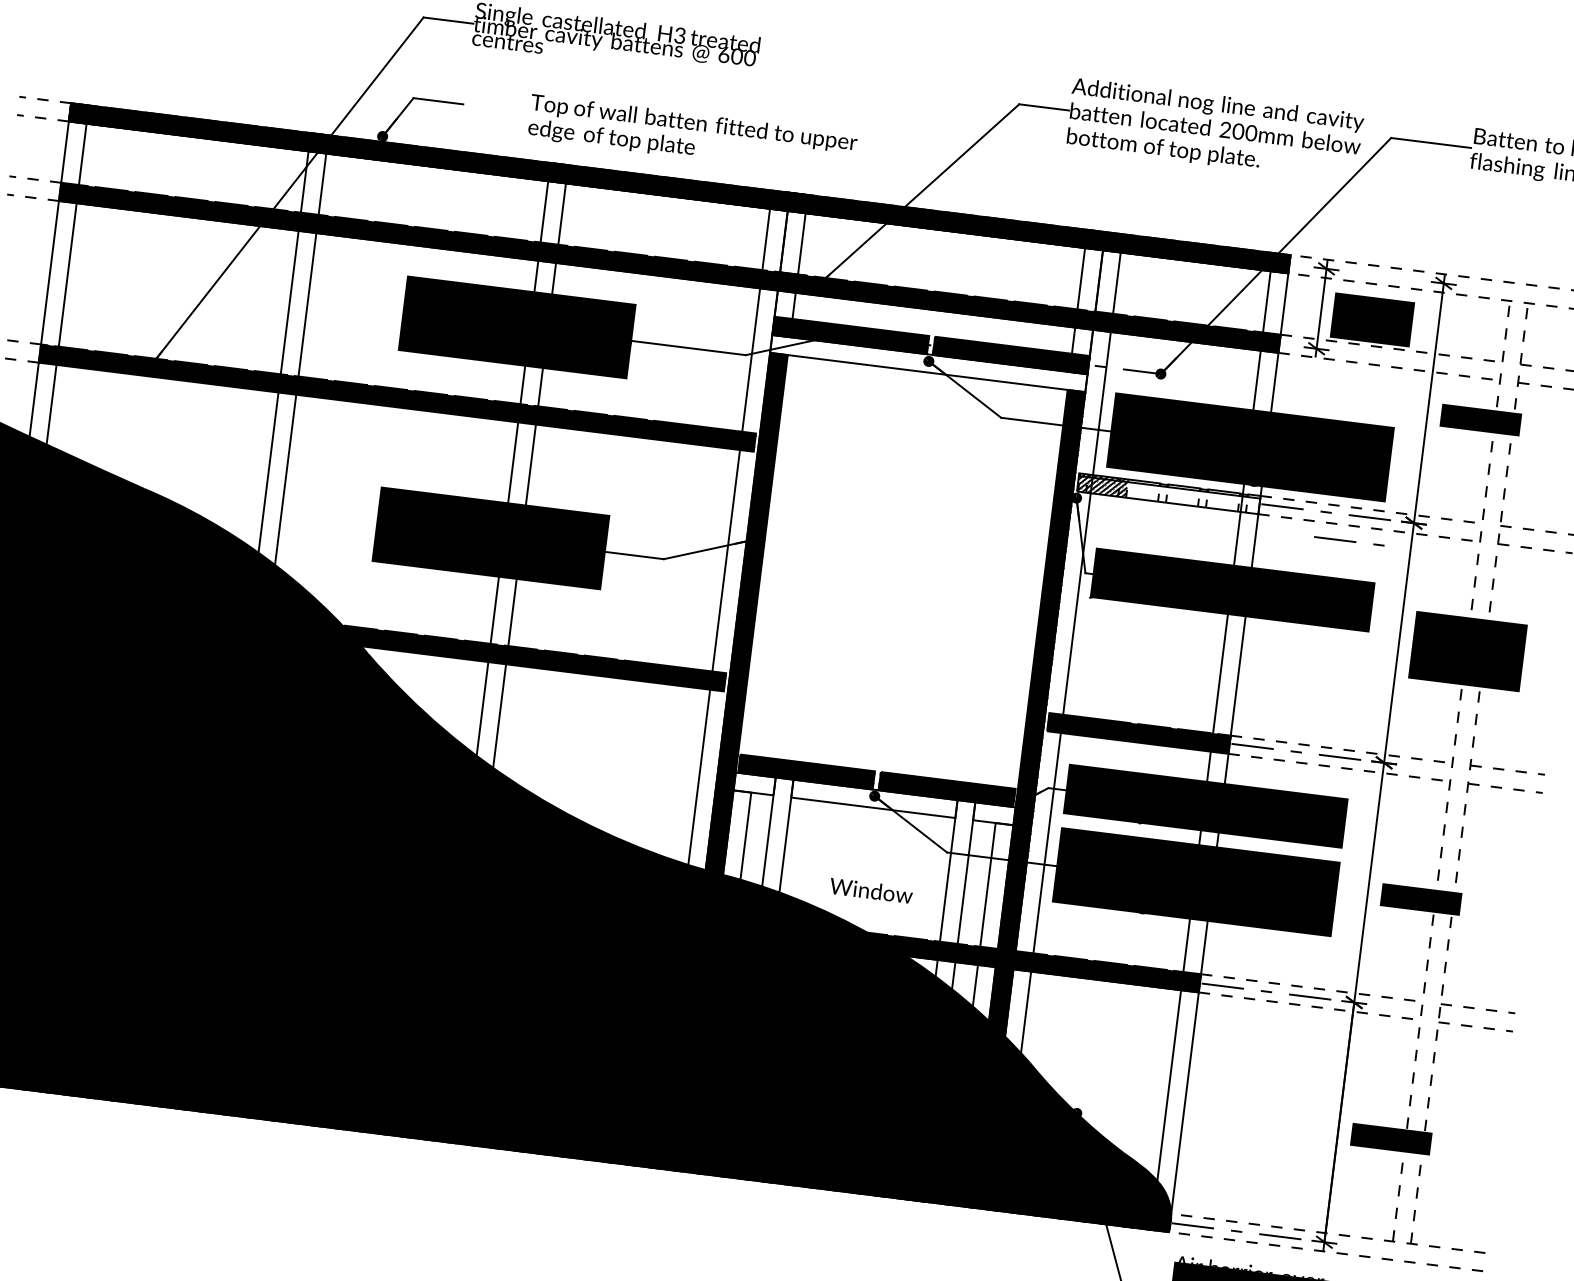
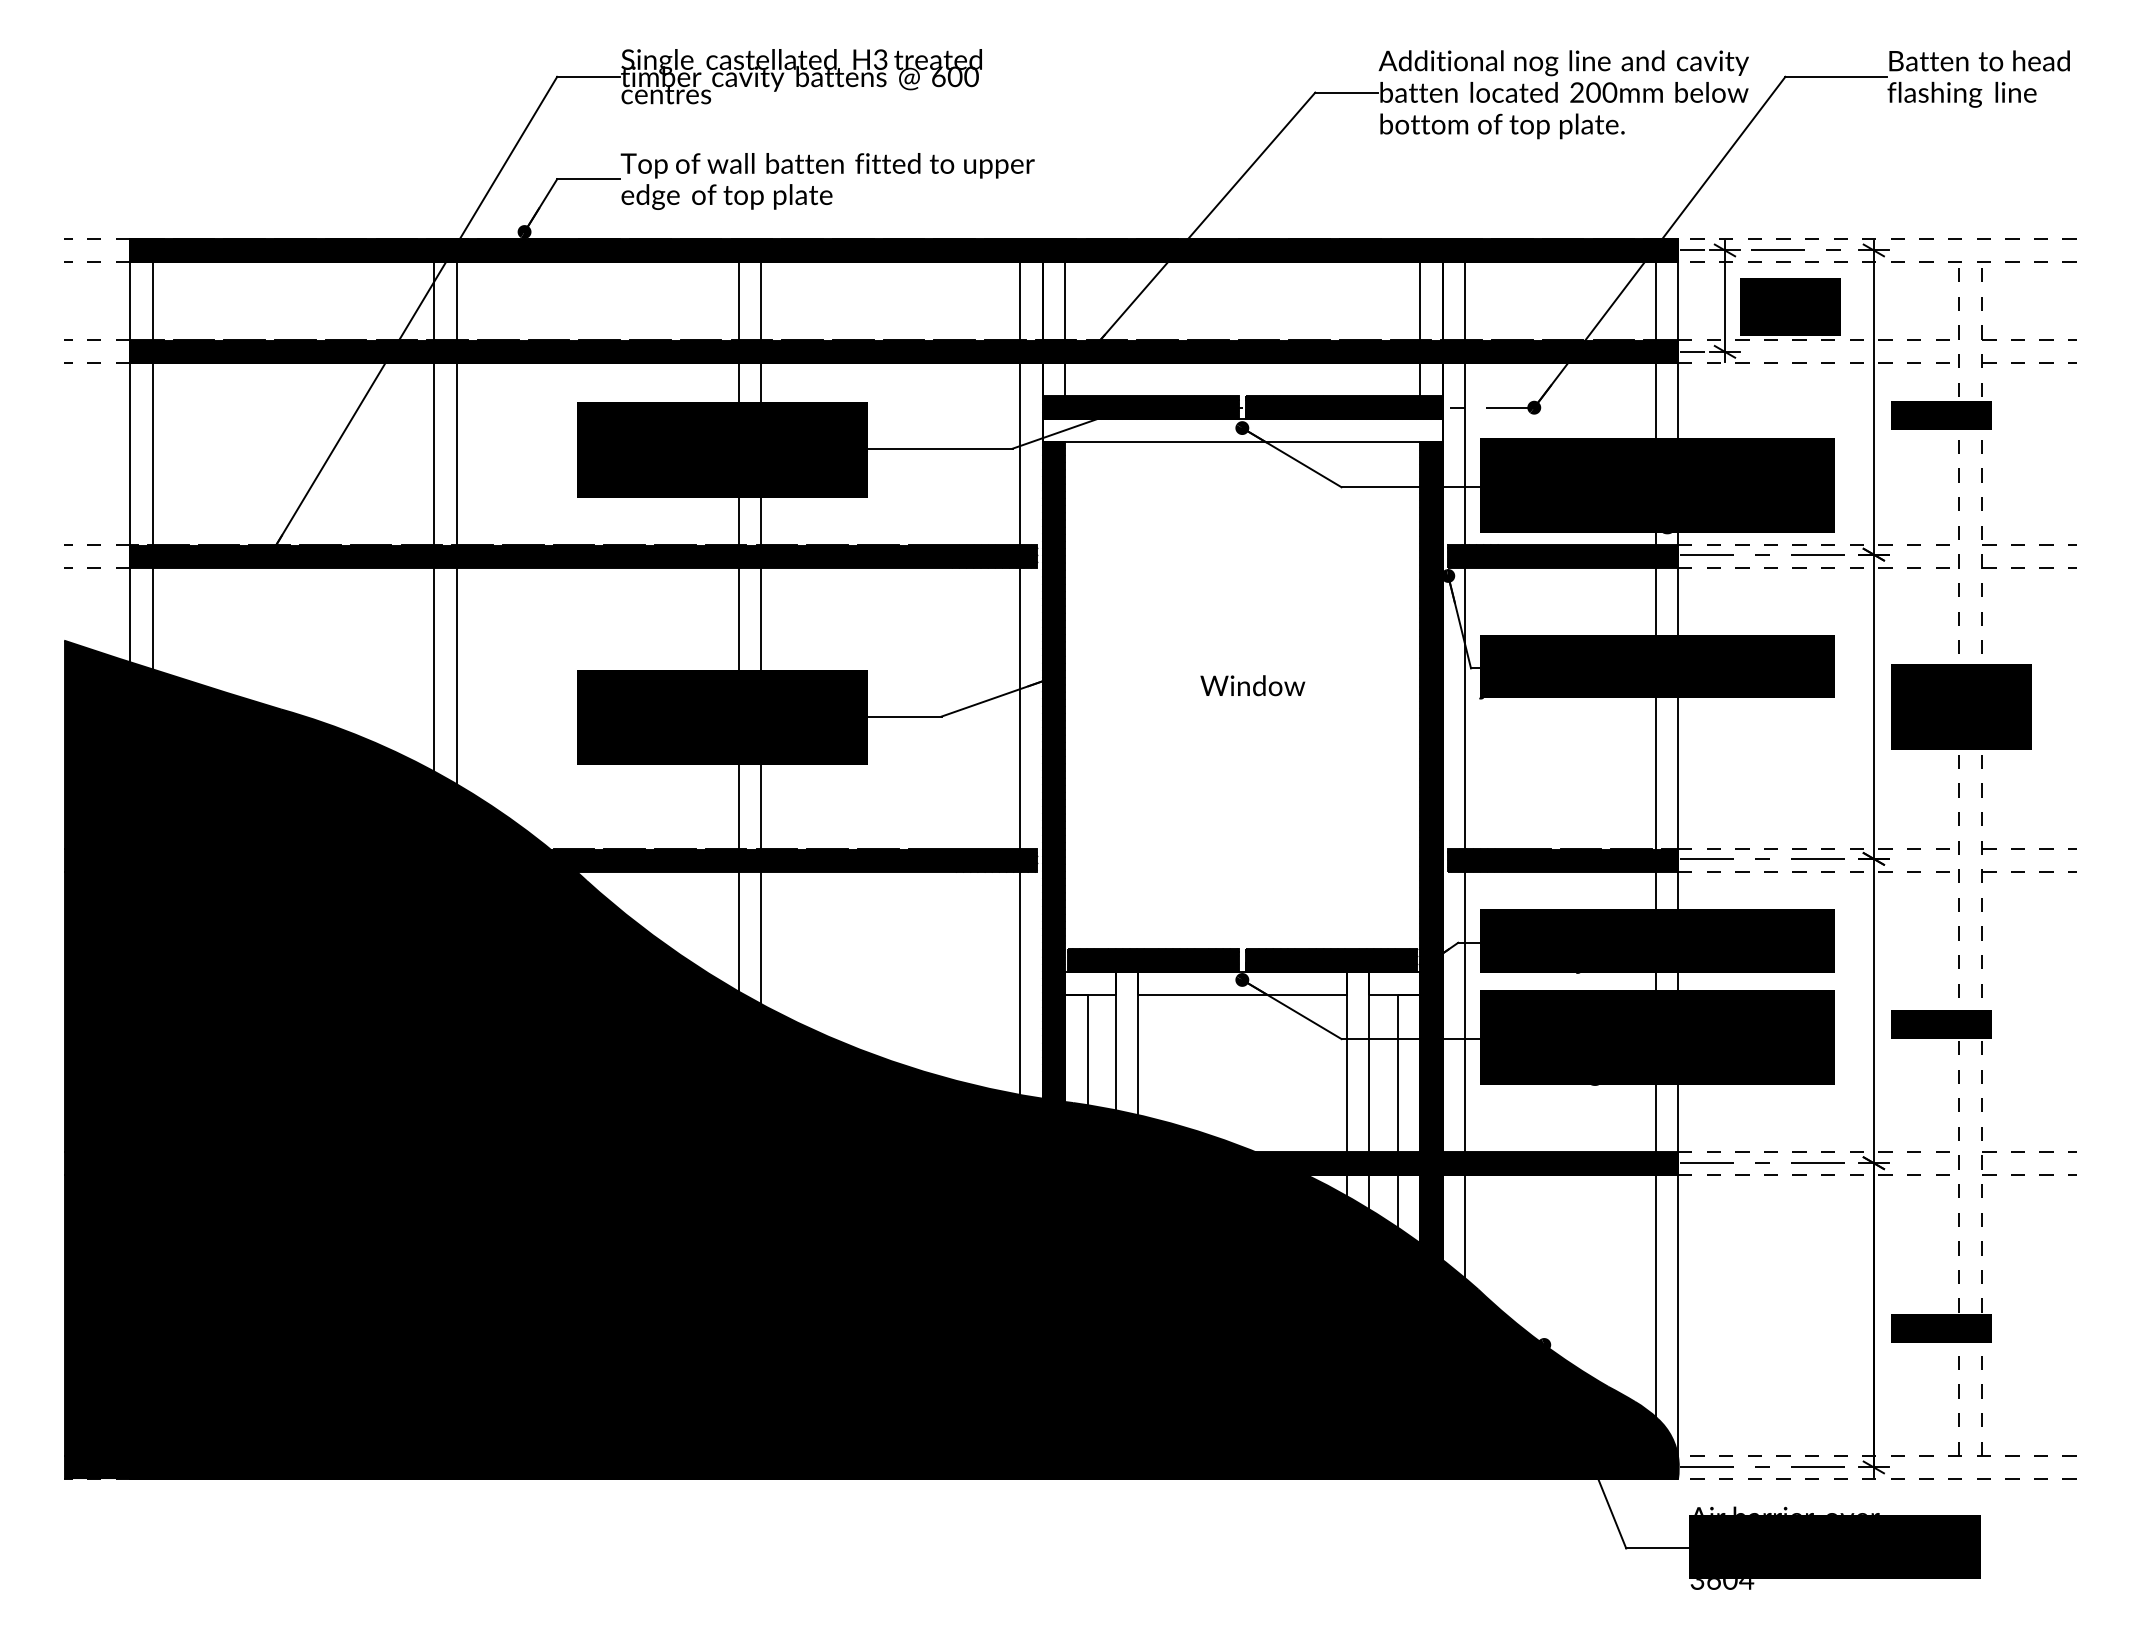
text: (692, 136) -> (827, 181), moved
line: (1300, 265) -> (1692, 250), added
line: (1291, 345) -> (1692, 351), added
fill: (1168, 493) -> (1562, 555), added
line: (1349, 540) -> (1795, 249), moved
text: (871, 890) -> (1252, 685), moved

